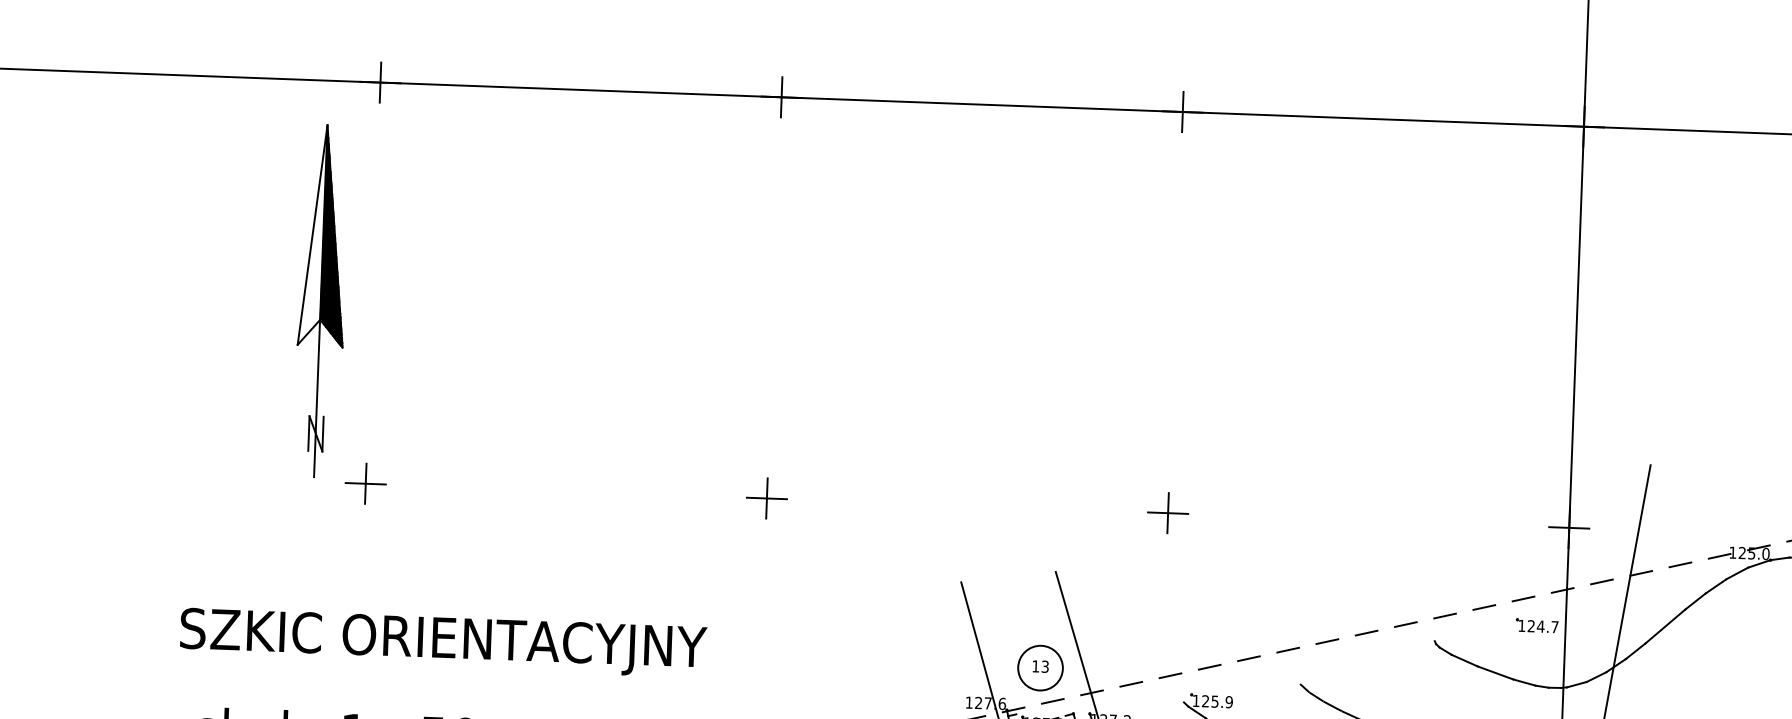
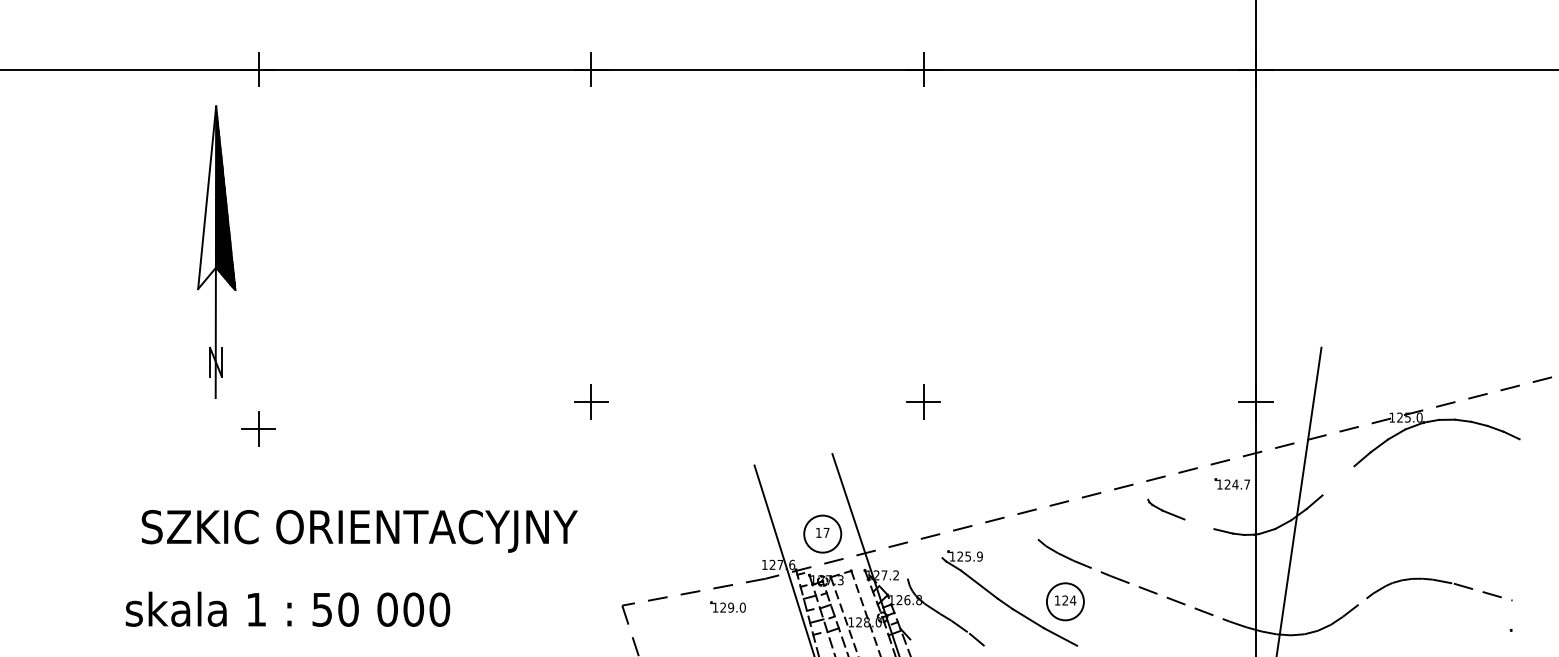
part: (365, 483) -> (258, 428), moved
line: (1665, 626) -> (1338, 480), removed
text: (443, 643) -> (359, 531), moved
text: (1045, 666) -> (826, 532), 13 -> 17
line: (1495, 673) -> (1199, 524), removed

